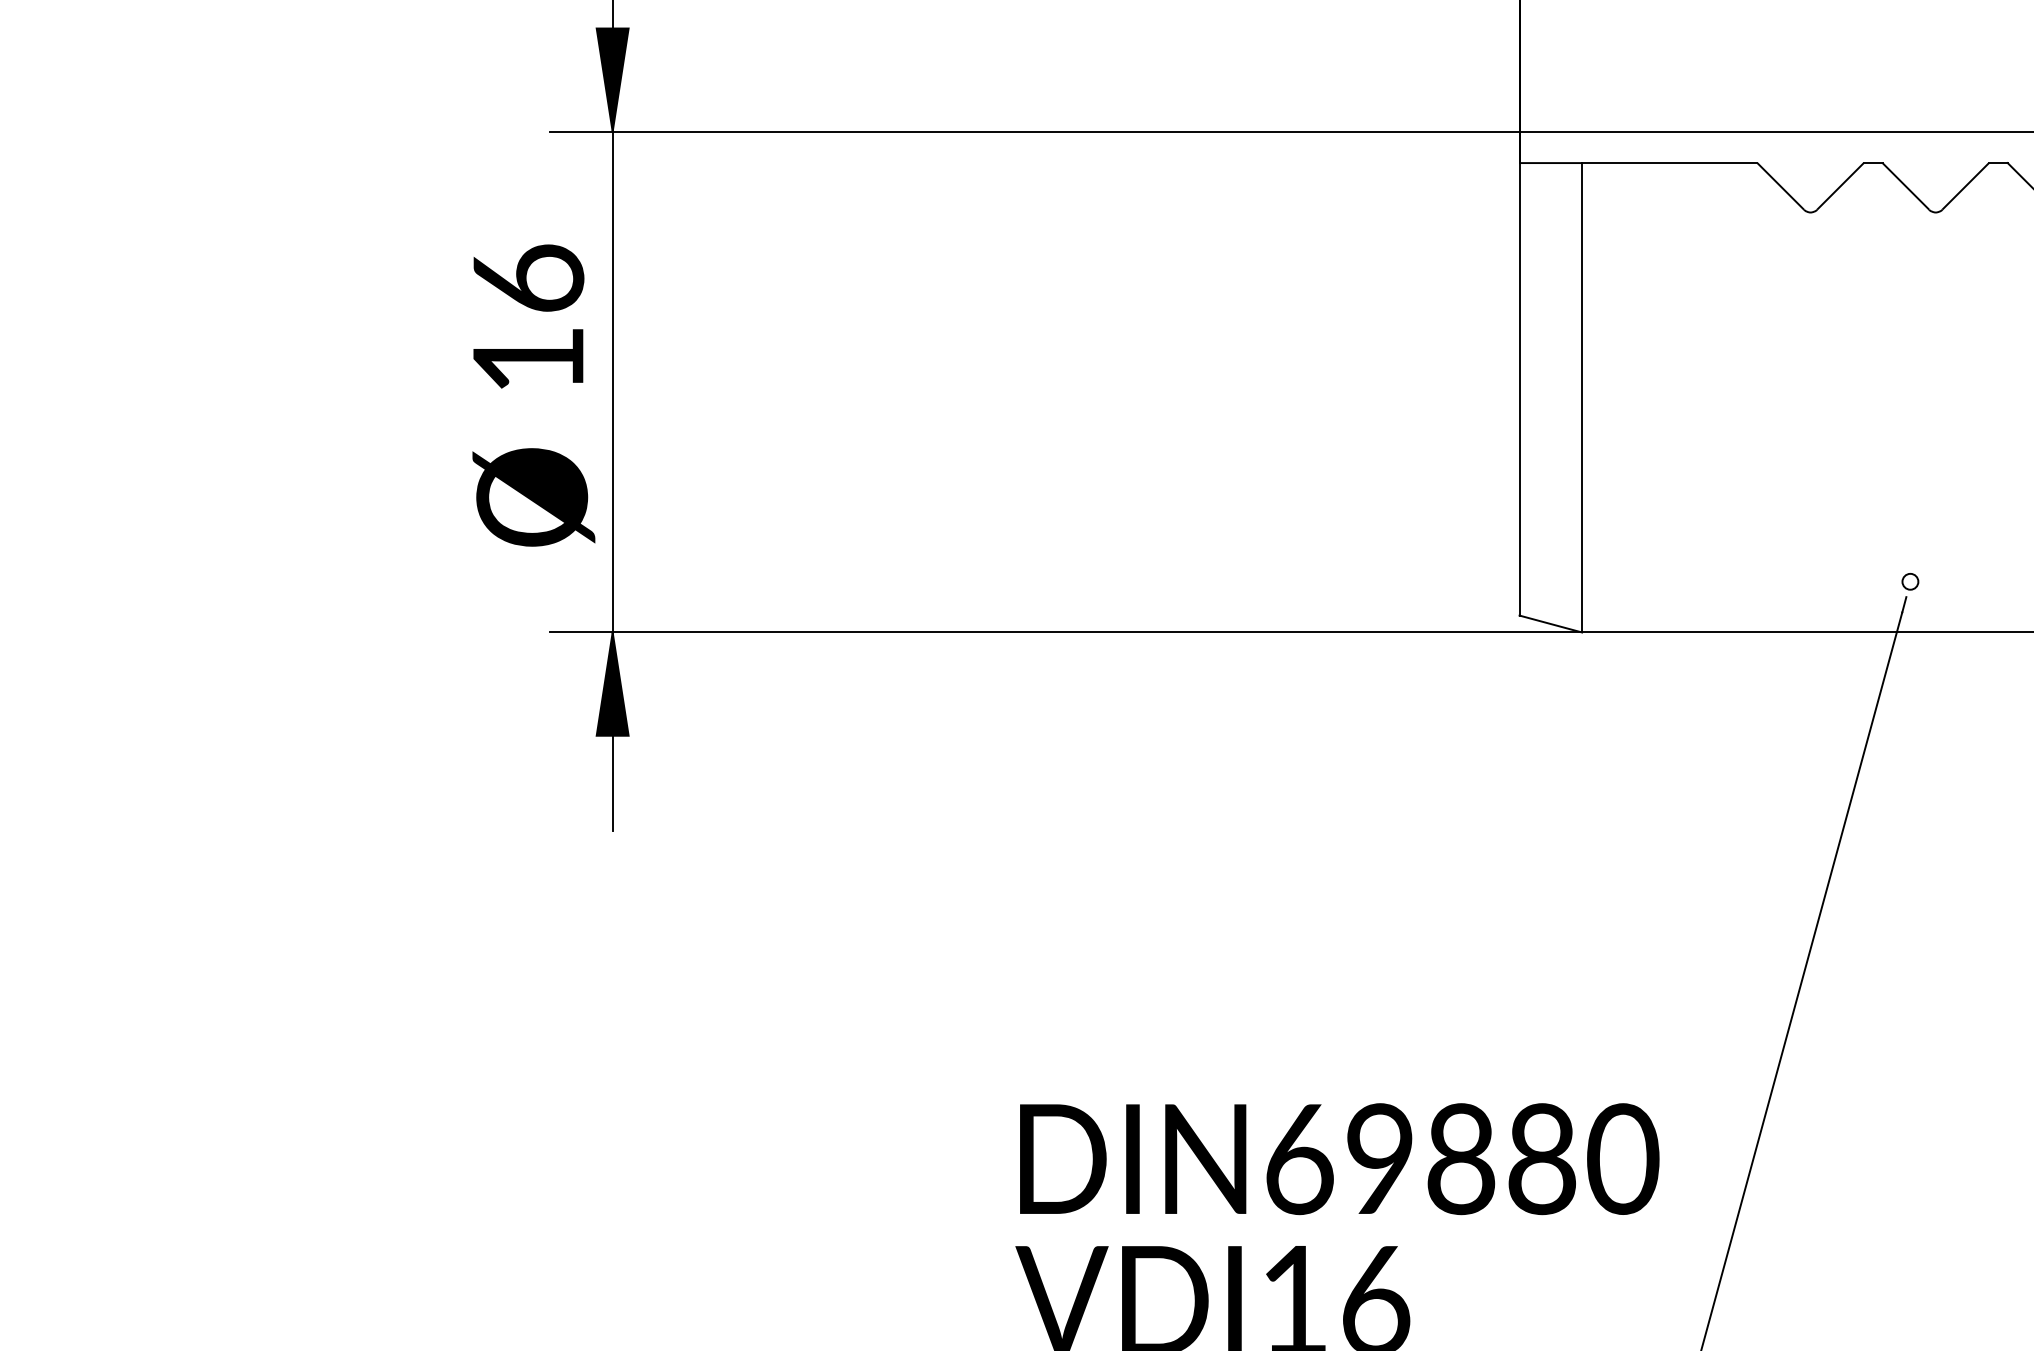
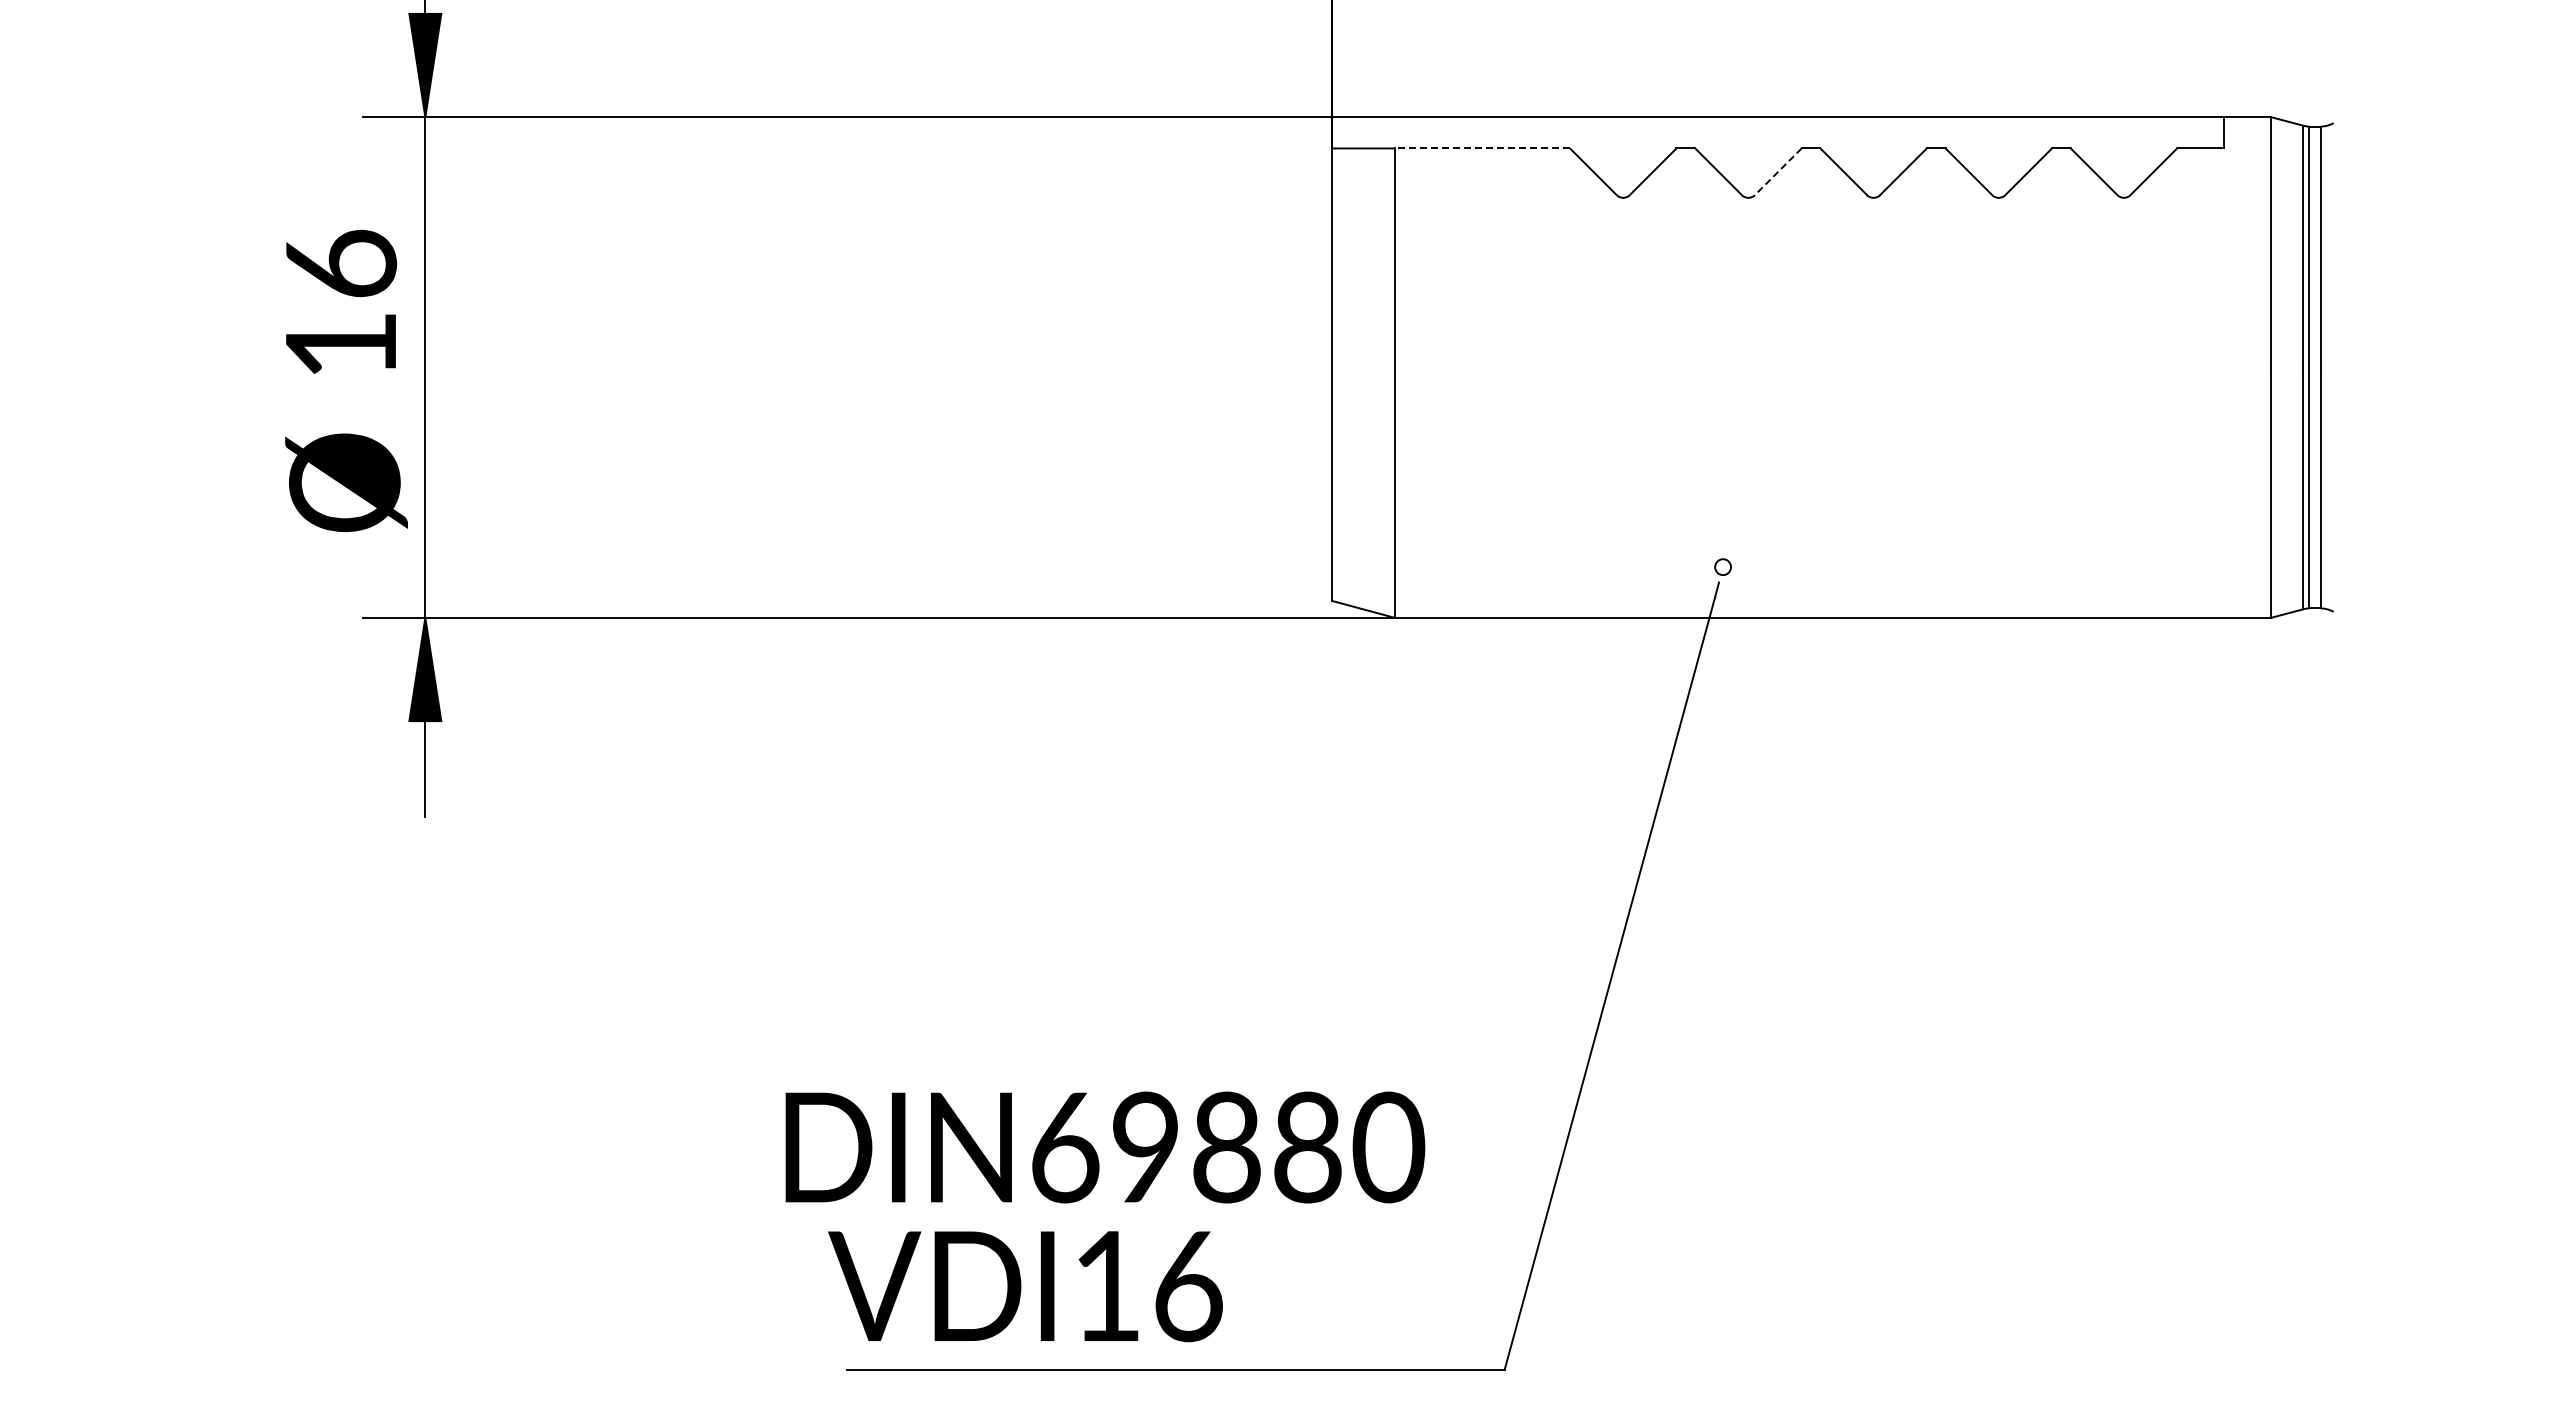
line: (1669, 163) -> (1482, 148), solid -> dashed
line: (1965, 186) -> (1778, 171), solid -> dashed
text: (1339, 1159) -> (1105, 1147), moved

